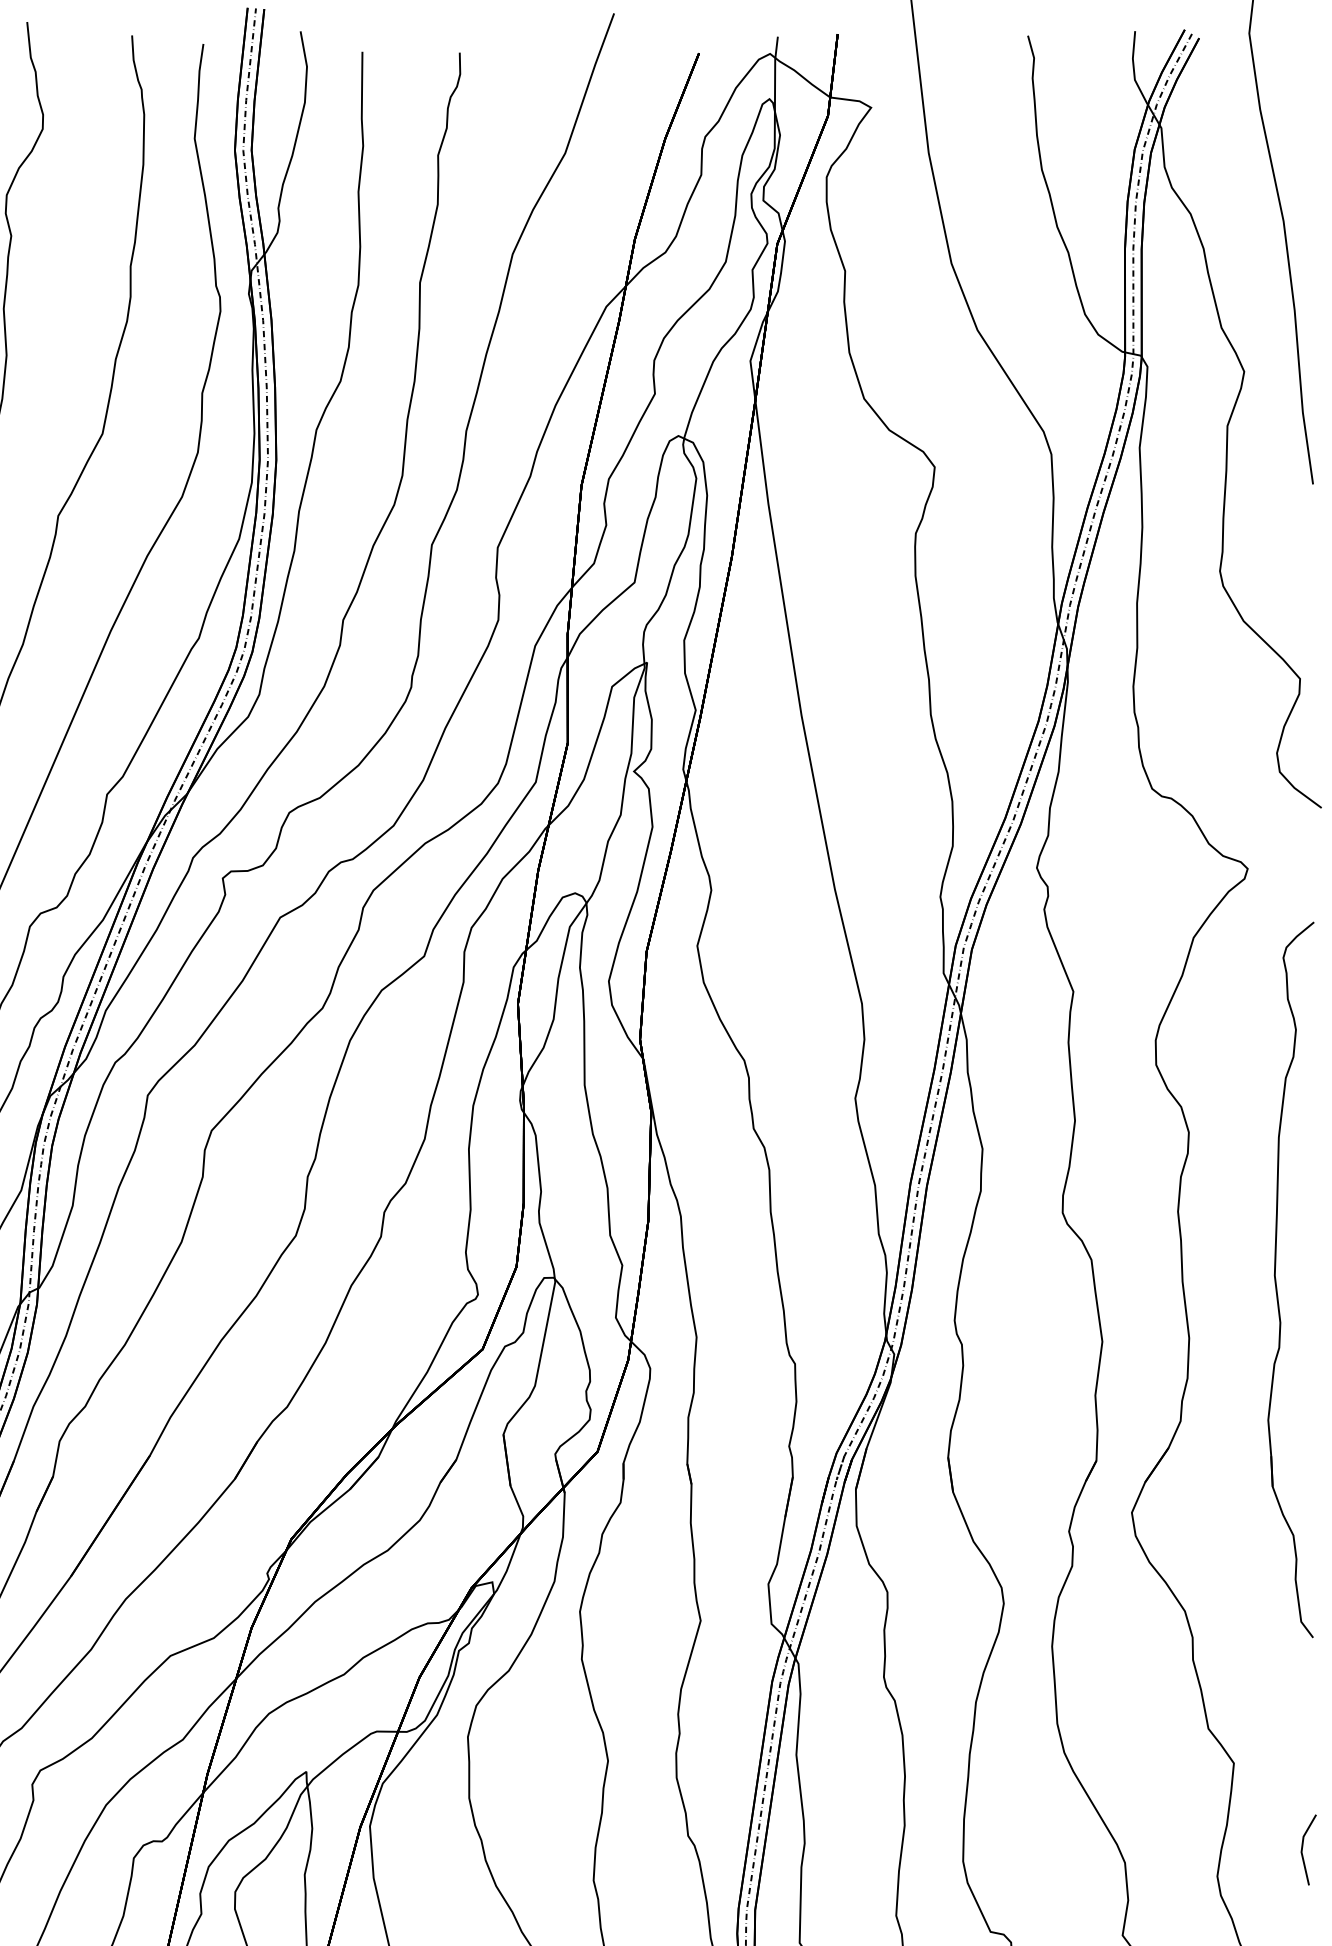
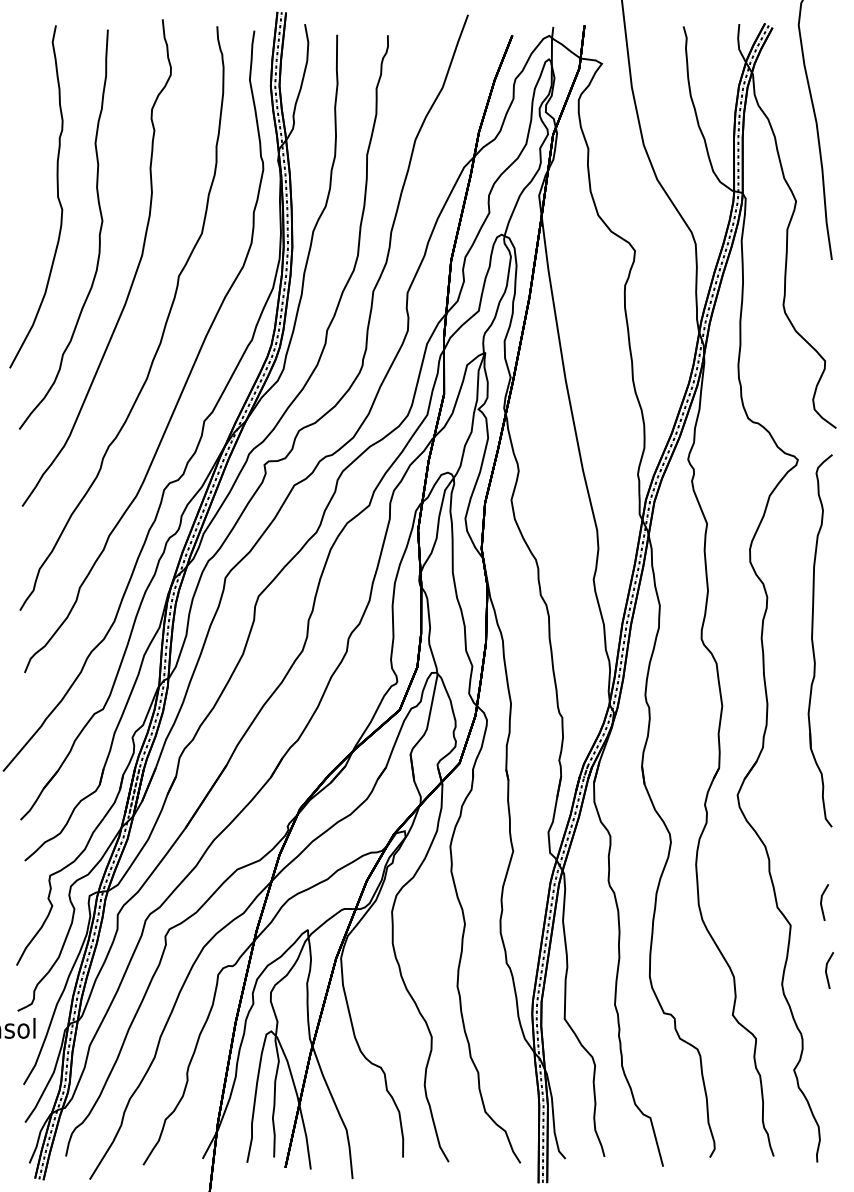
part: (1289, 1279) -> (819, 640), moved
line: (1294, 1717) -> (822, 901), added

